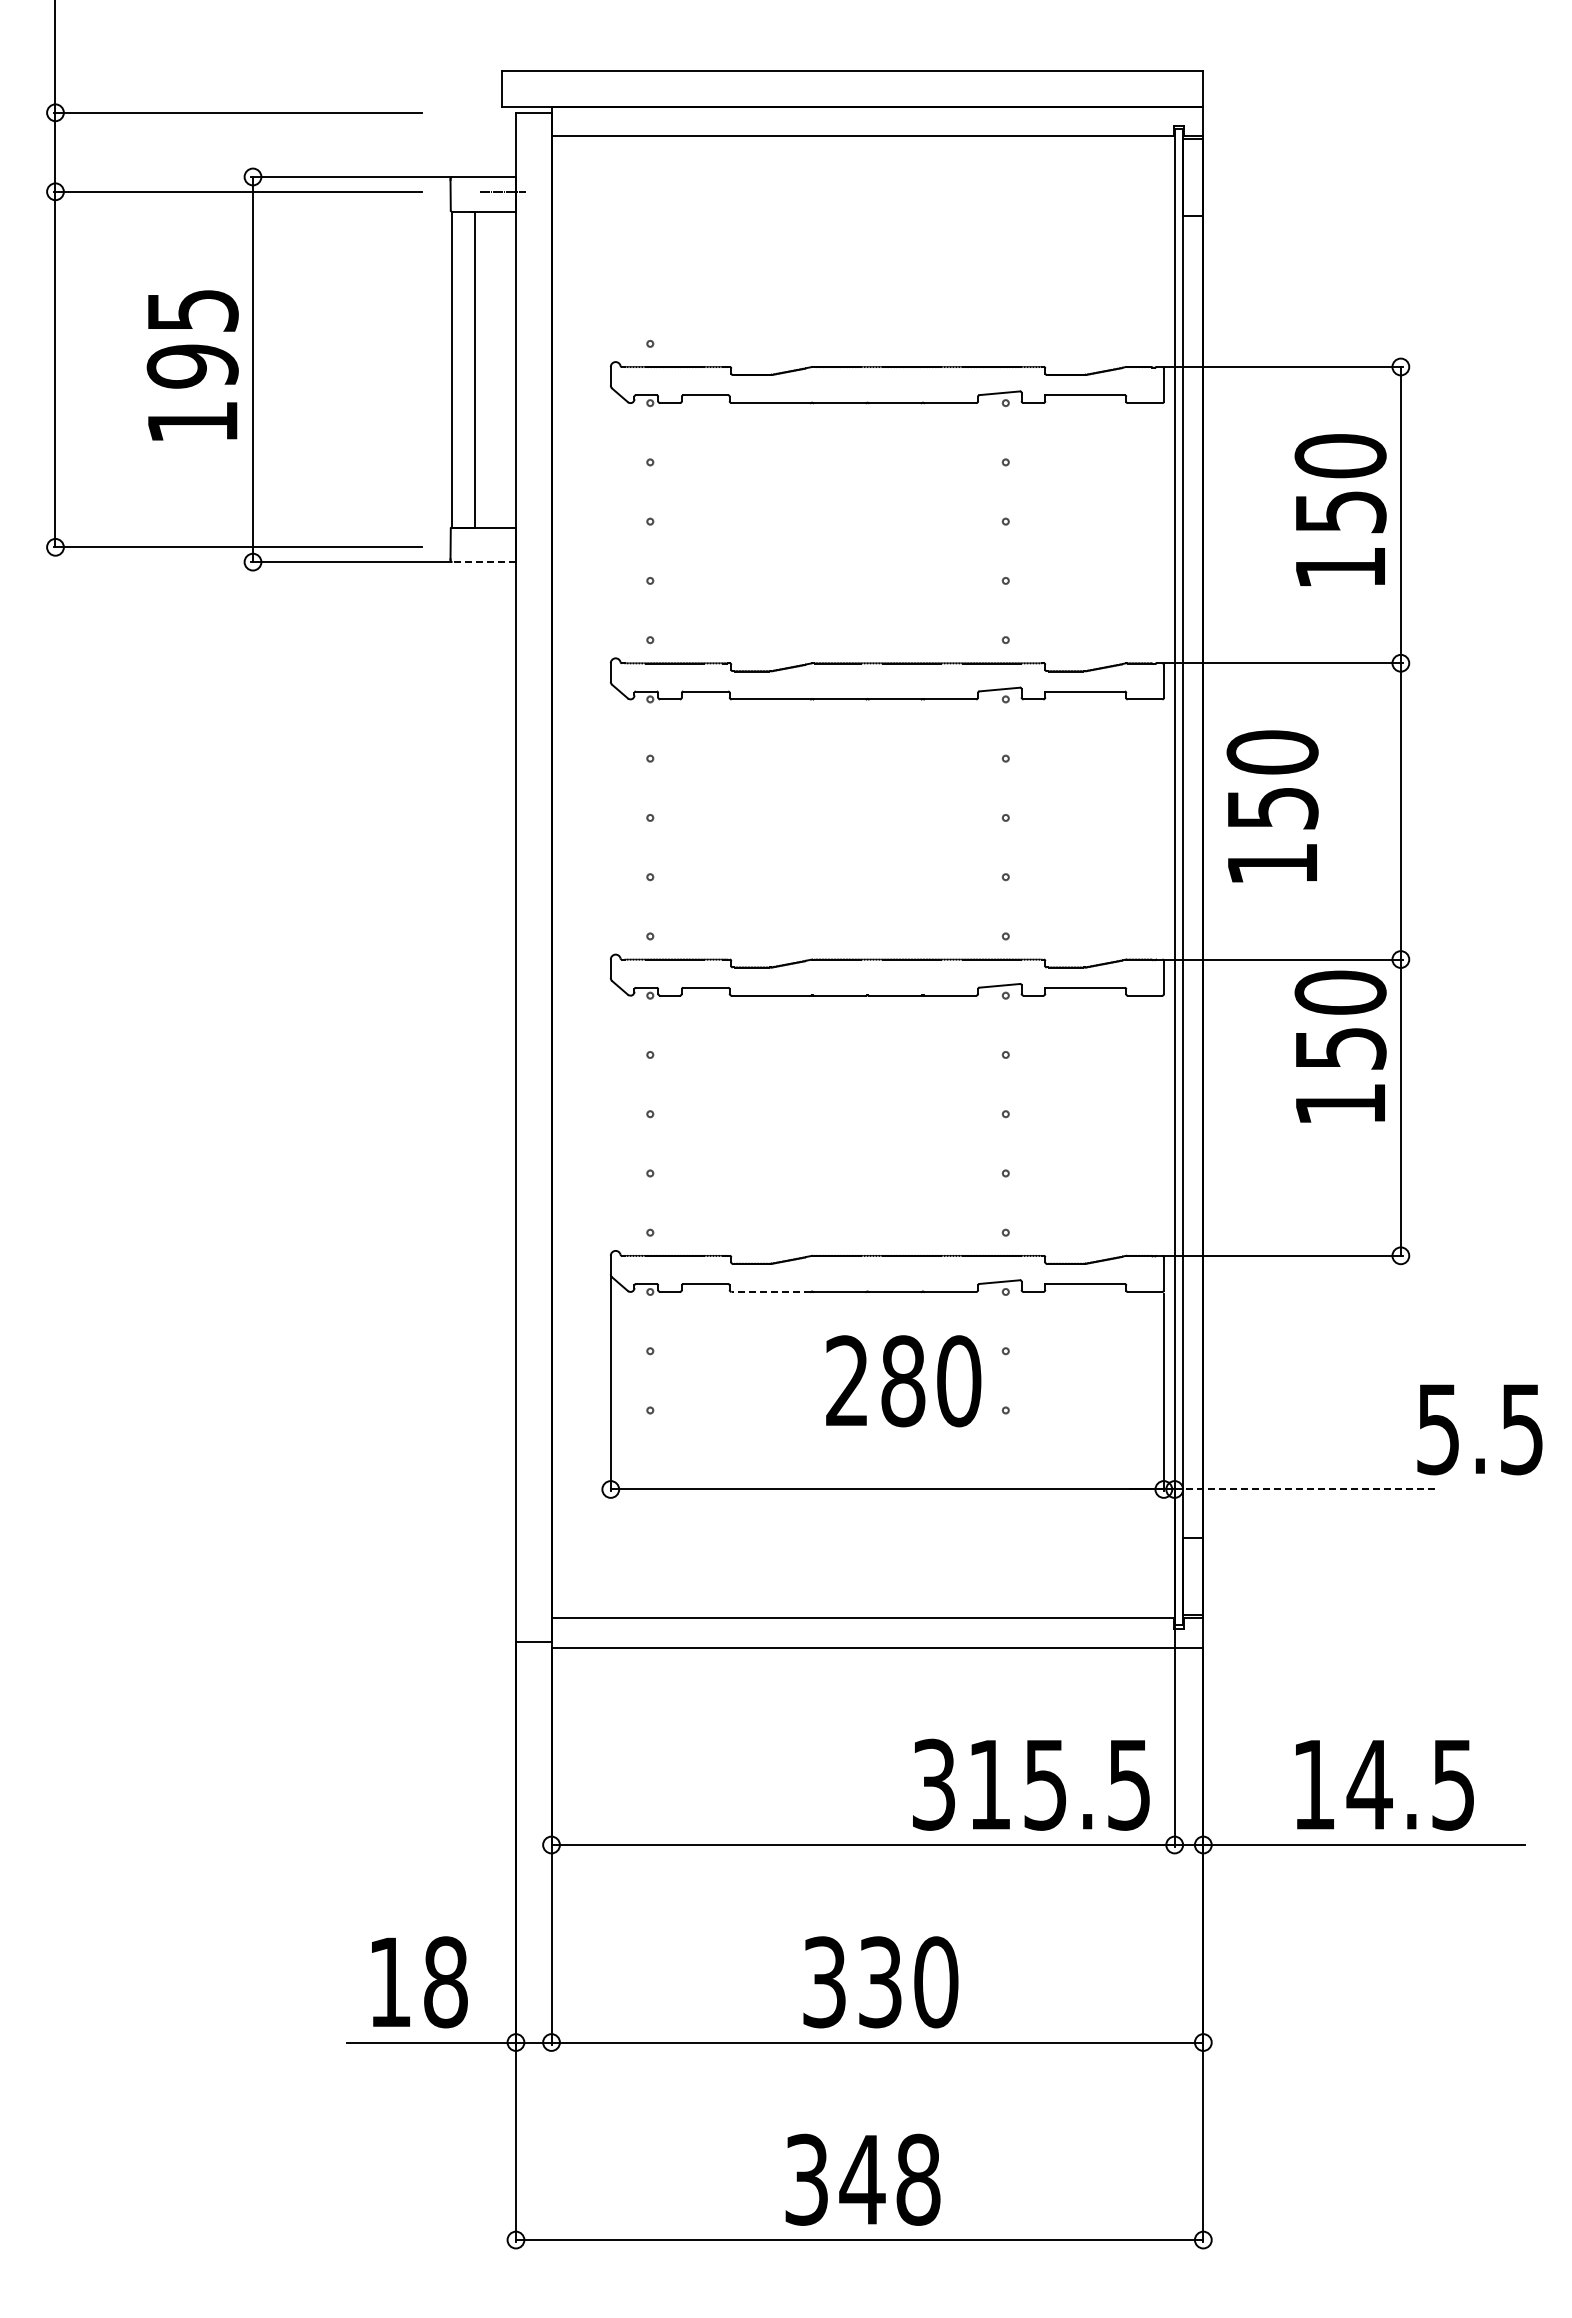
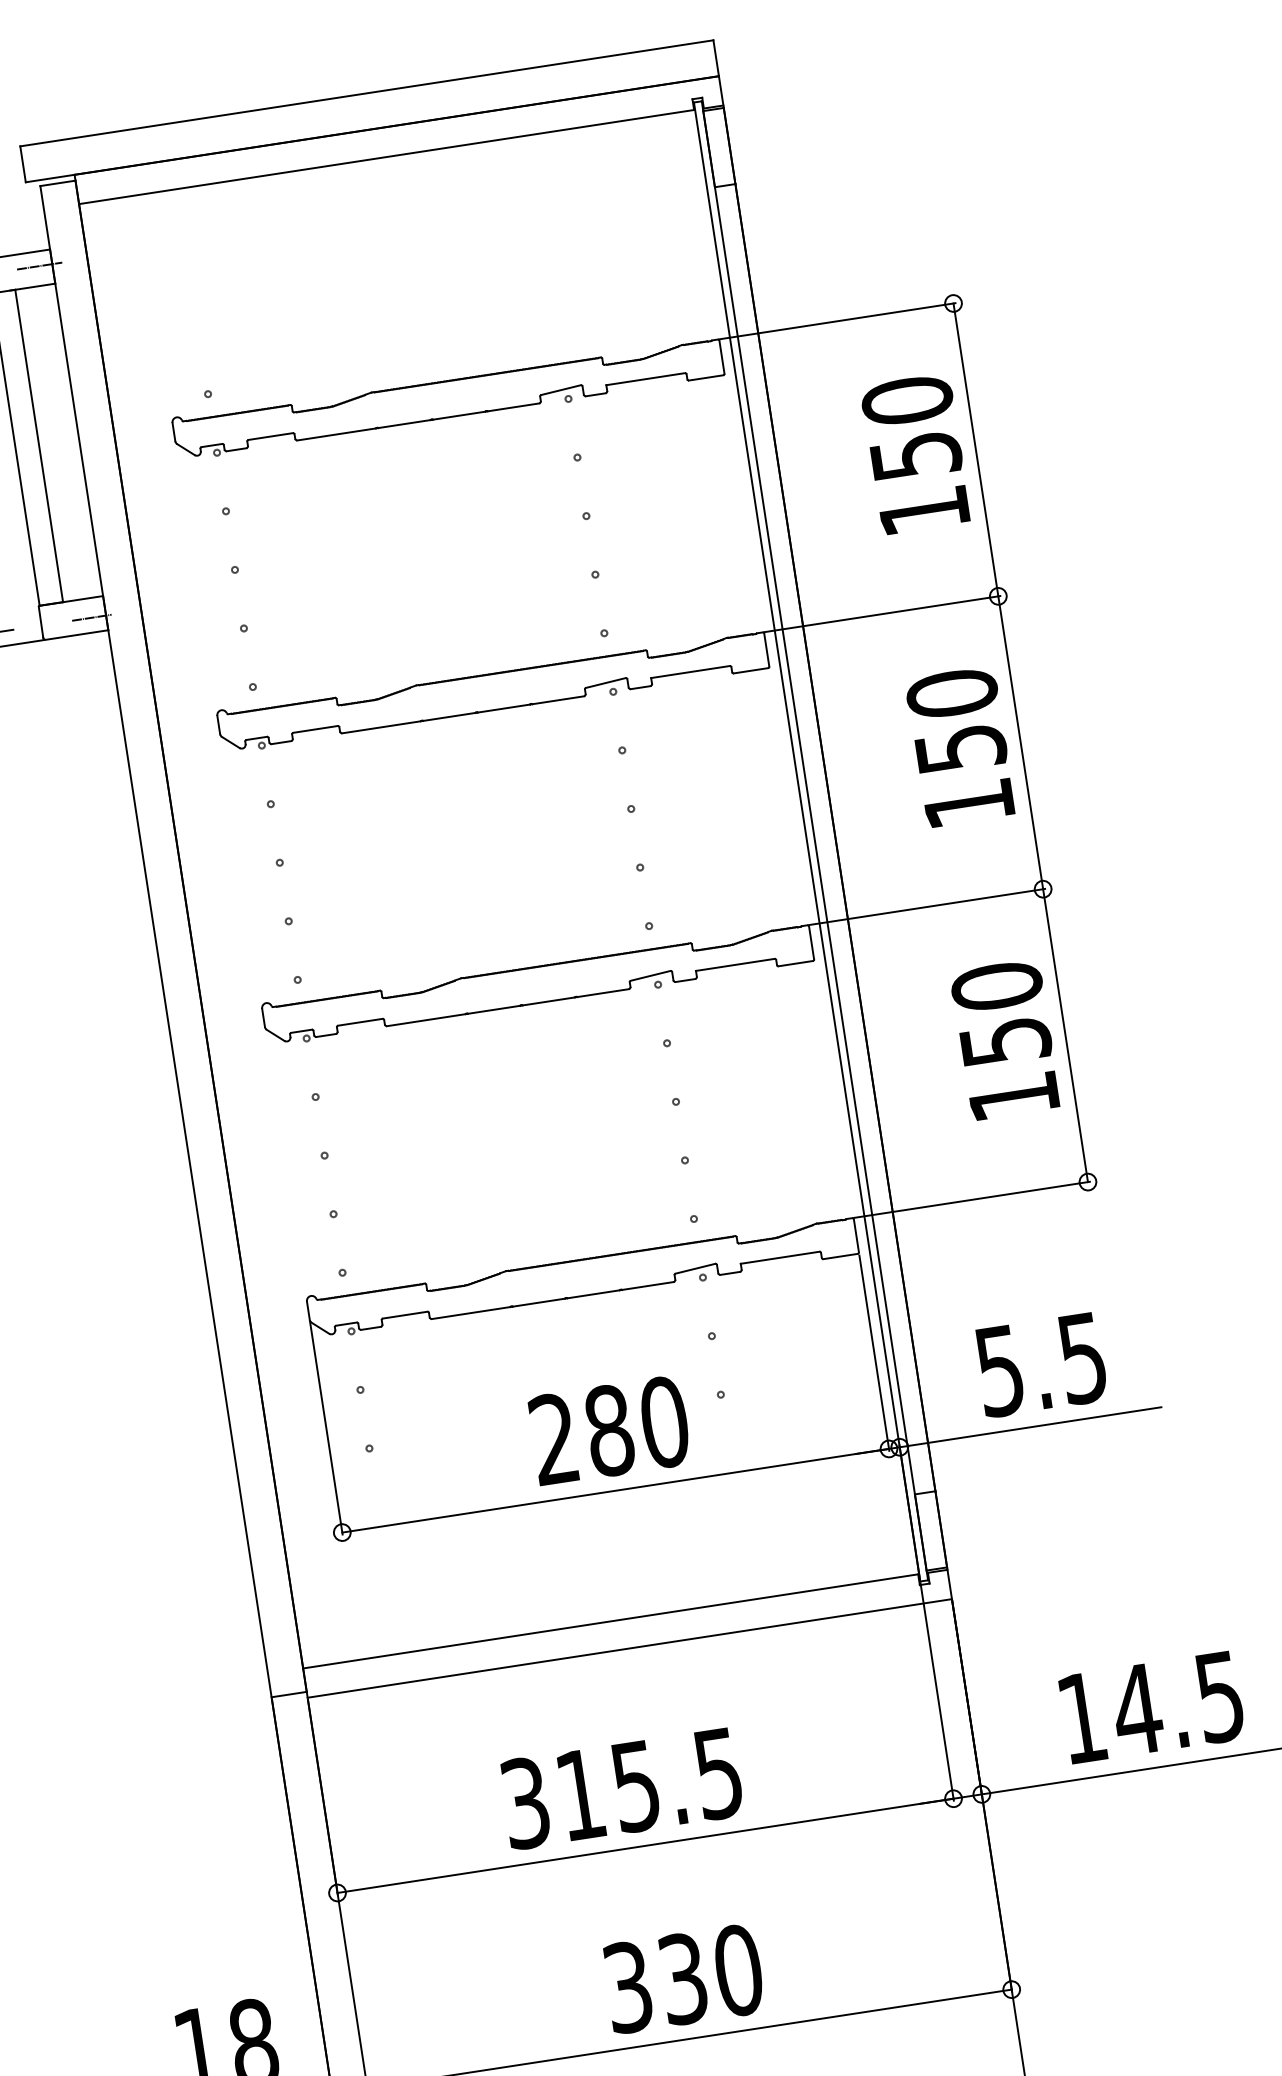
line: (501, 547) -> (91, 617), added
line: (484, 562) -> (77, 635), dashed -> solid
text: (1272, 806) -> (960, 747), moved
text: (1340, 1046) -> (1005, 1039), moved
line: (771, 1291) -> (471, 1312), dashed -> solid
text: (903, 1381) -> (609, 1430), moved
text: (1479, 1429) -> (1040, 1365), moved
line: (1307, 1489) -> (1031, 1427), dashed -> solid
text: (1031, 1784) -> (621, 1788), moved

